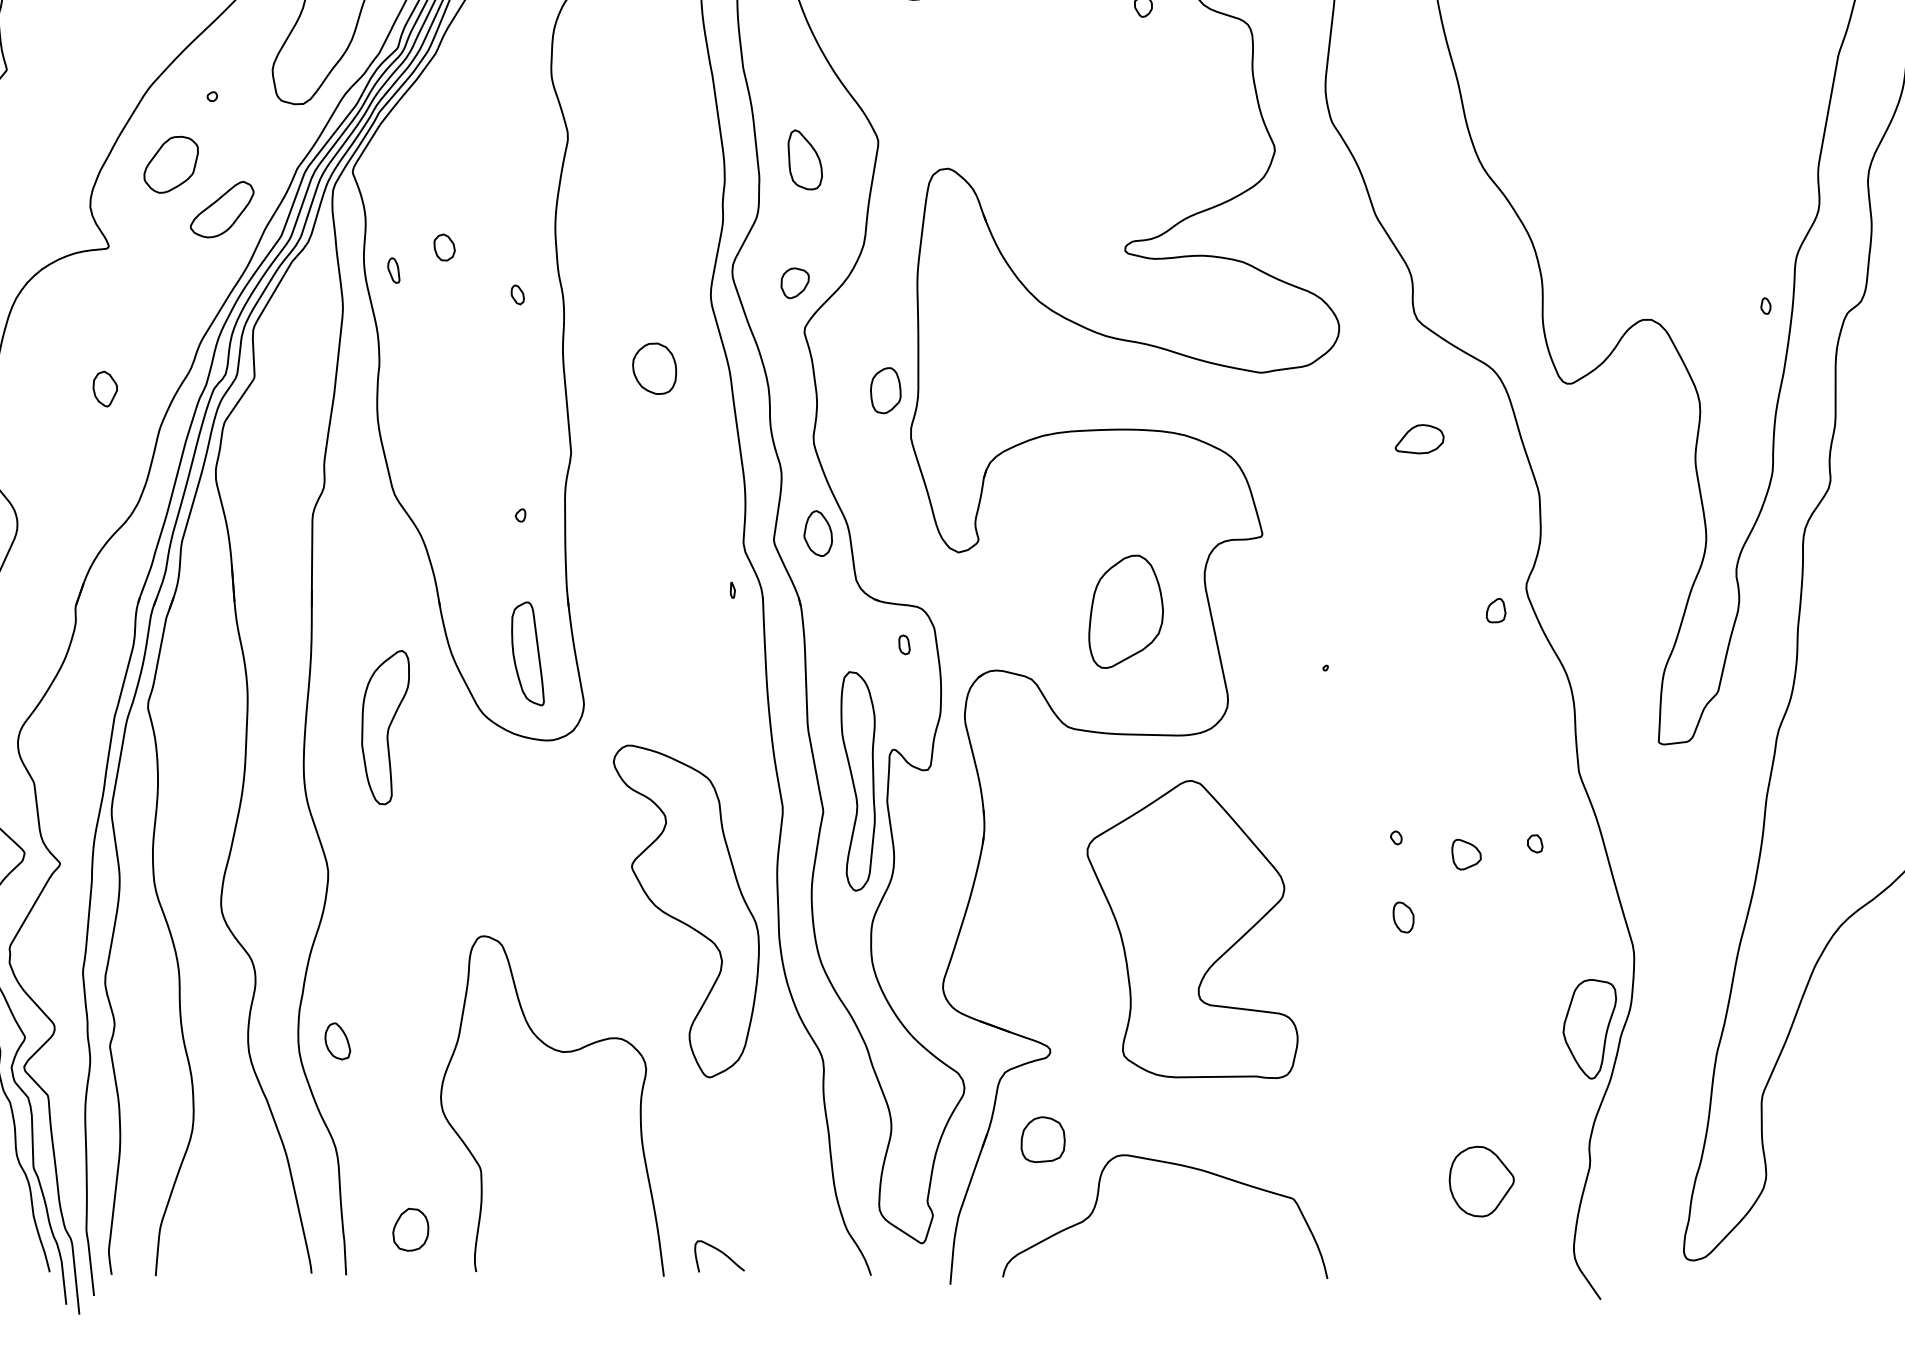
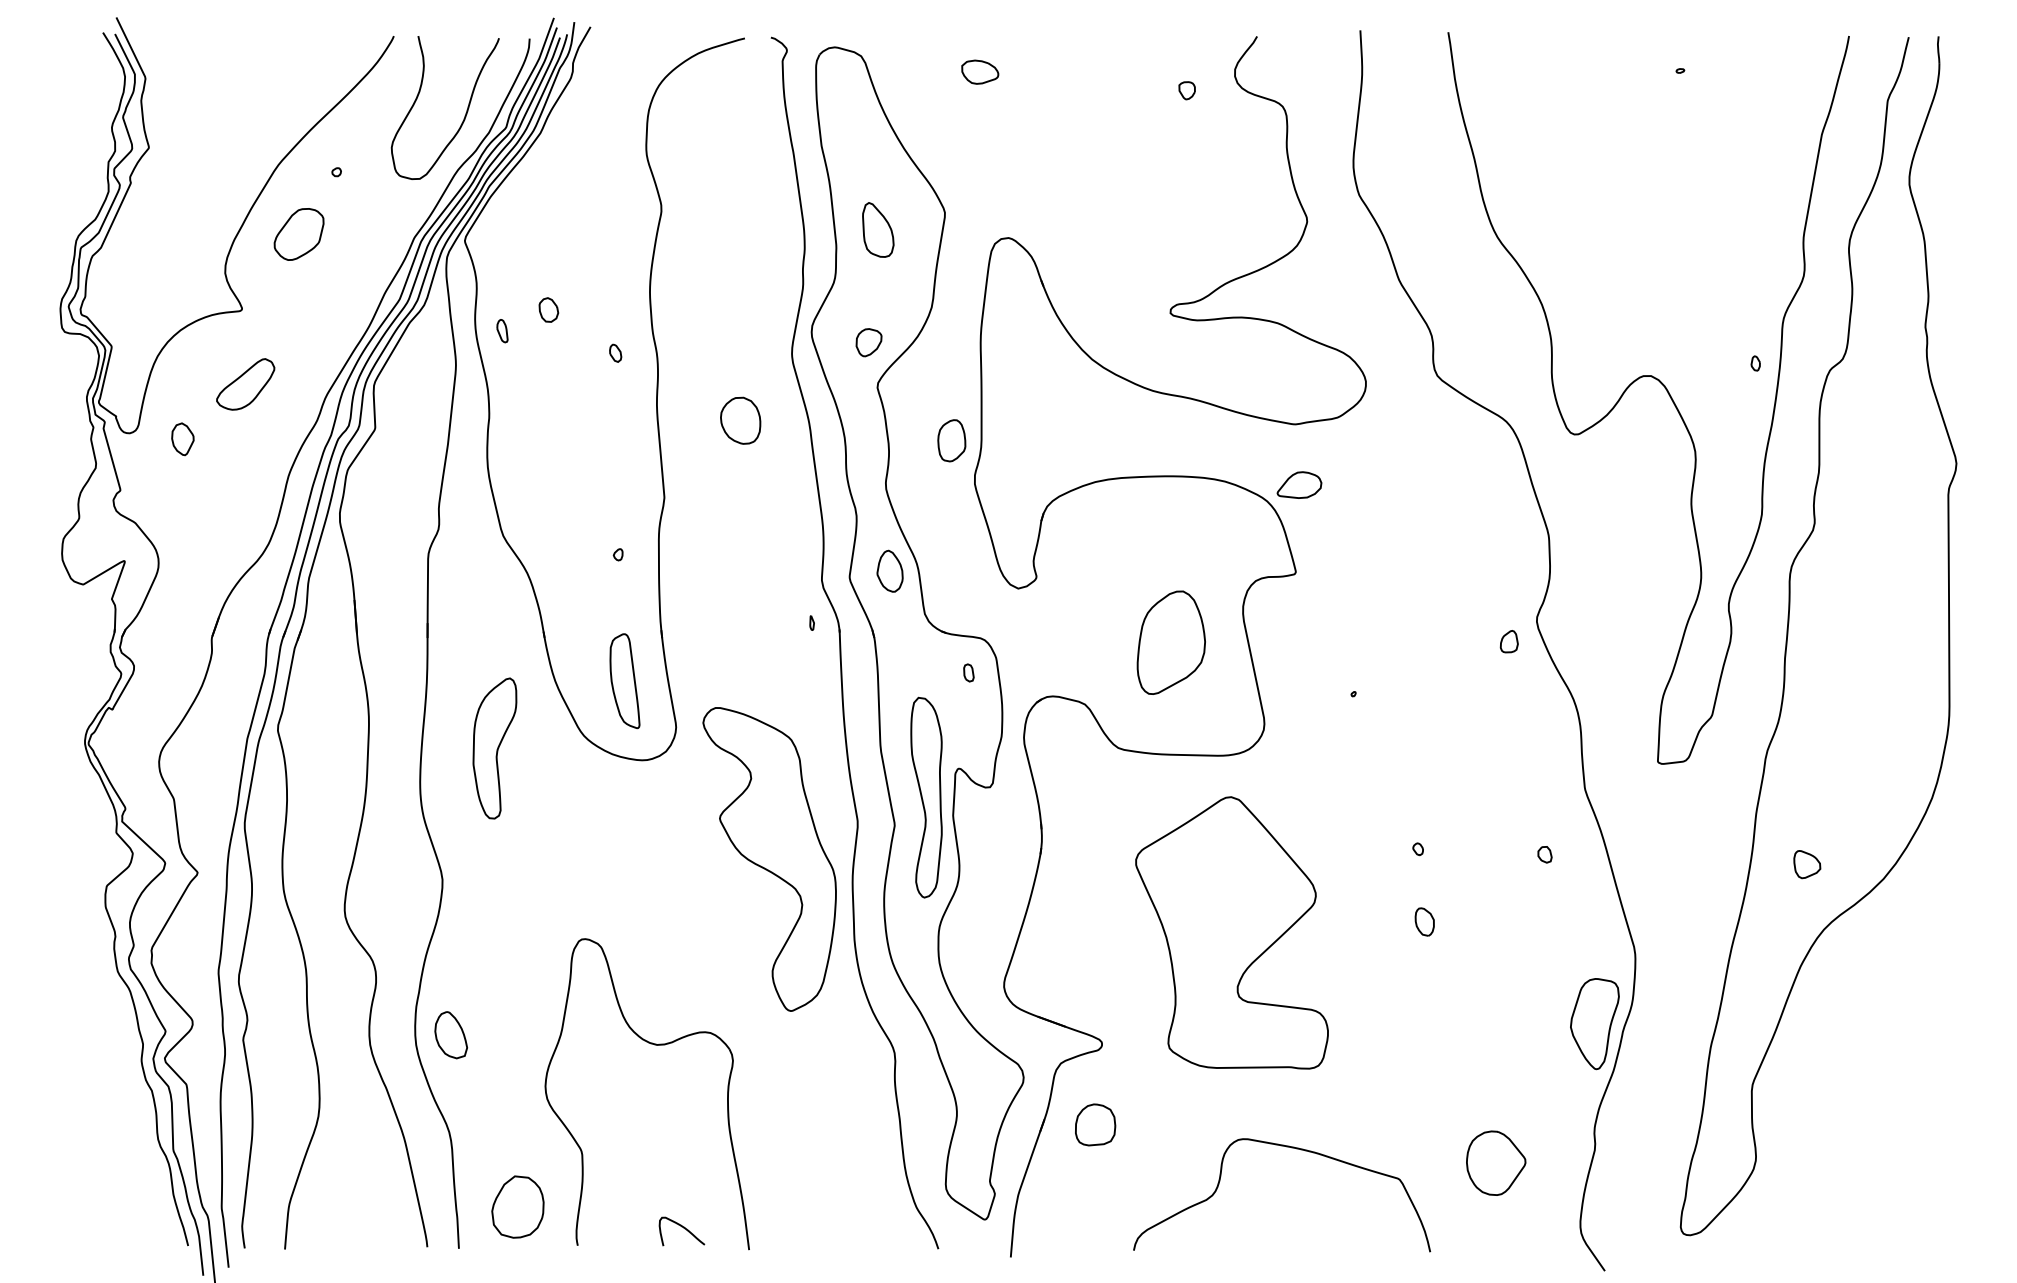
part: (221, 209) -> (245, 384), moved
part: (104, 389) -> (182, 439), moved
part: (1419, 438) -> (1299, 484), moved
part: (1466, 854) -> (1807, 864), moved
part: (686, 911) -> (769, 859), moved
part: (338, 1040) -> (451, 1034), size x1.4
curve: (1175, 1165) -> (1291, 1148), moved
part: (410, 1230) -> (517, 1207), size x1.6
curve: (721, 1253) -> (683, 1228), moved

